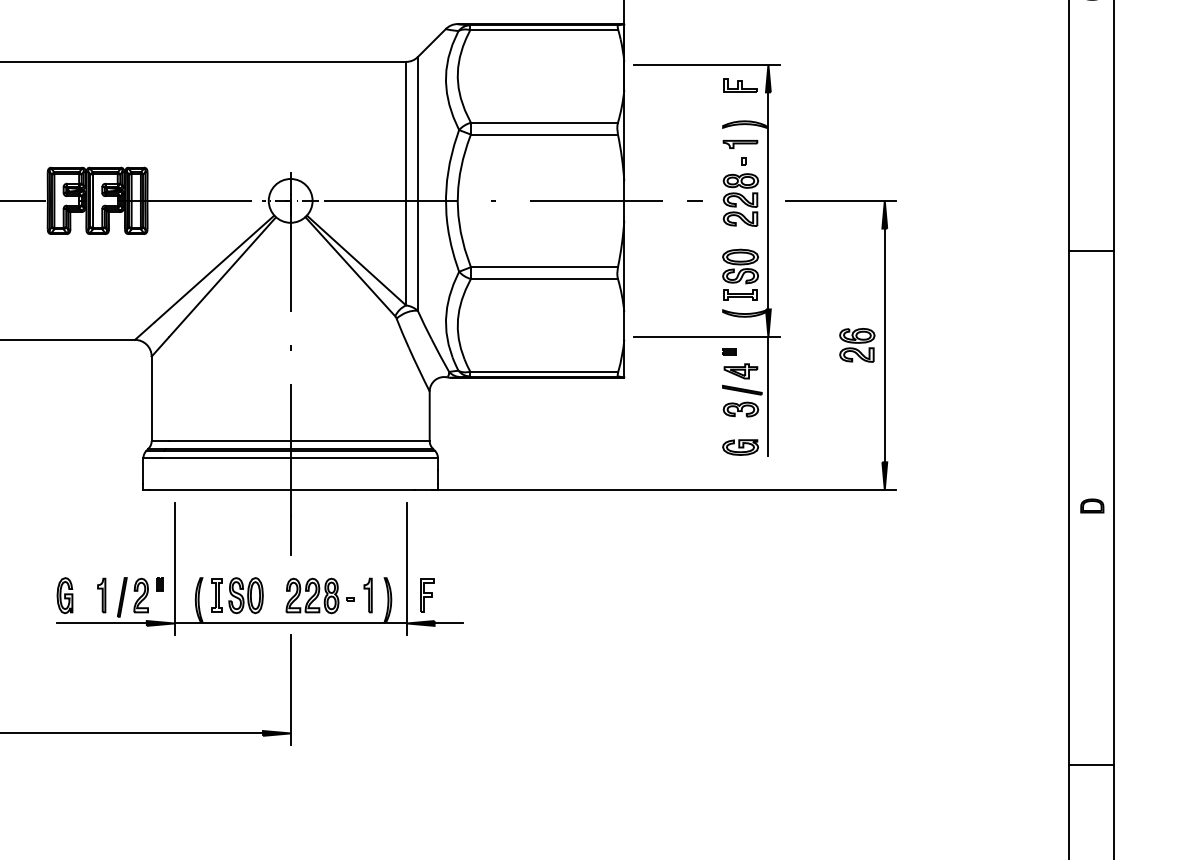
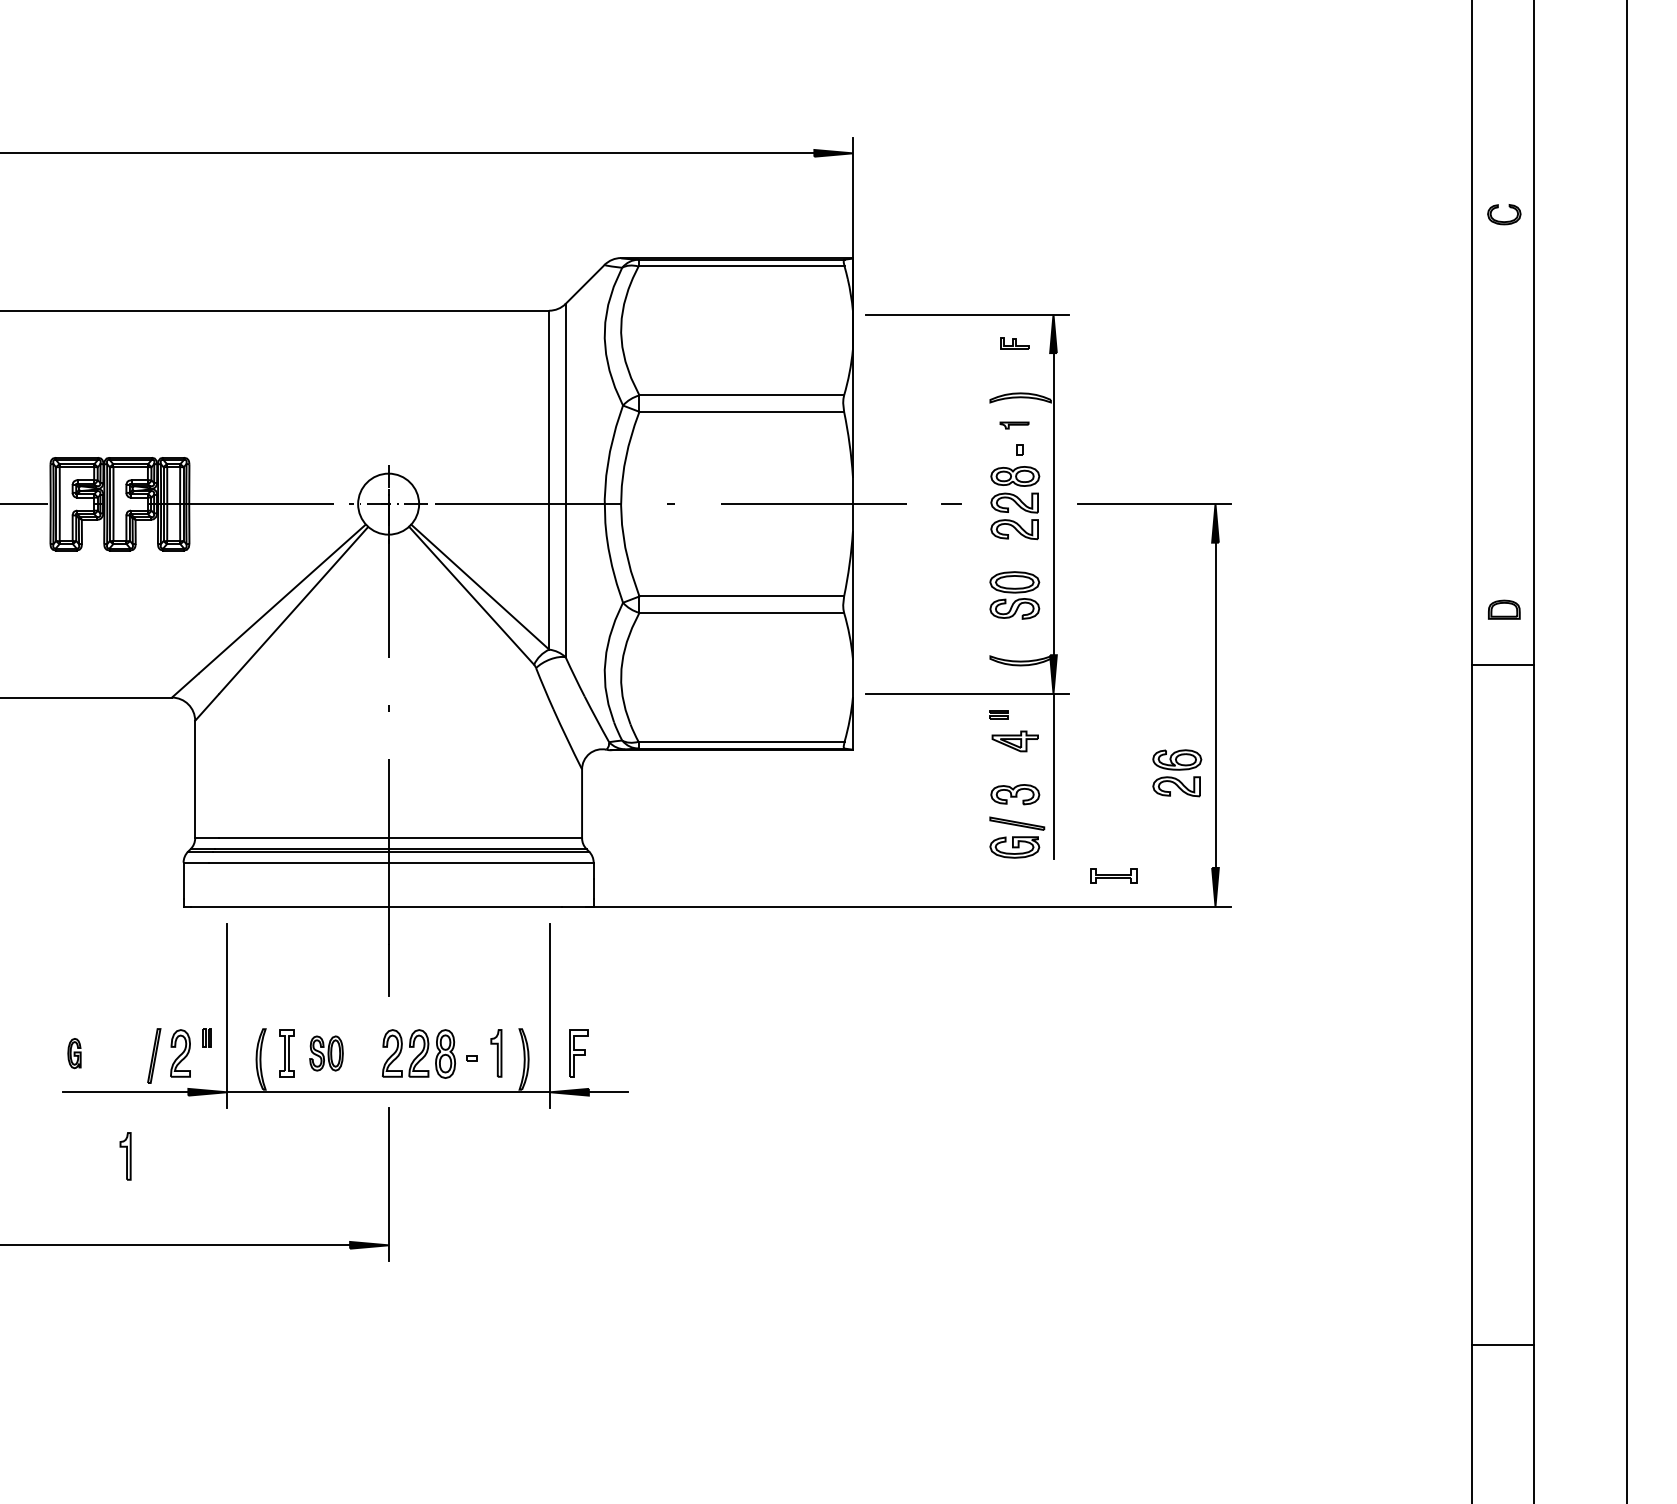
part: (740, 84) -> (1014, 342), size x0.6
part: (740, 144) -> (1014, 425), size x0.6
line: (1091, 251) -> (1502, 665), moved
part: (740, 294) -> (1113, 875), moved
part: (857, 345) -> (1177, 773), moved
part: (742, 390) -> (1017, 823), moved
part: (1092, 505) -> (1504, 609), moved
part: (64, 595) -> (74, 1053), size x0.6
part: (101, 595) -> (125, 1156), moved
part: (246, 595) -> (326, 1053), size x0.7
line: (1091, 764) -> (1502, 1344), moved

